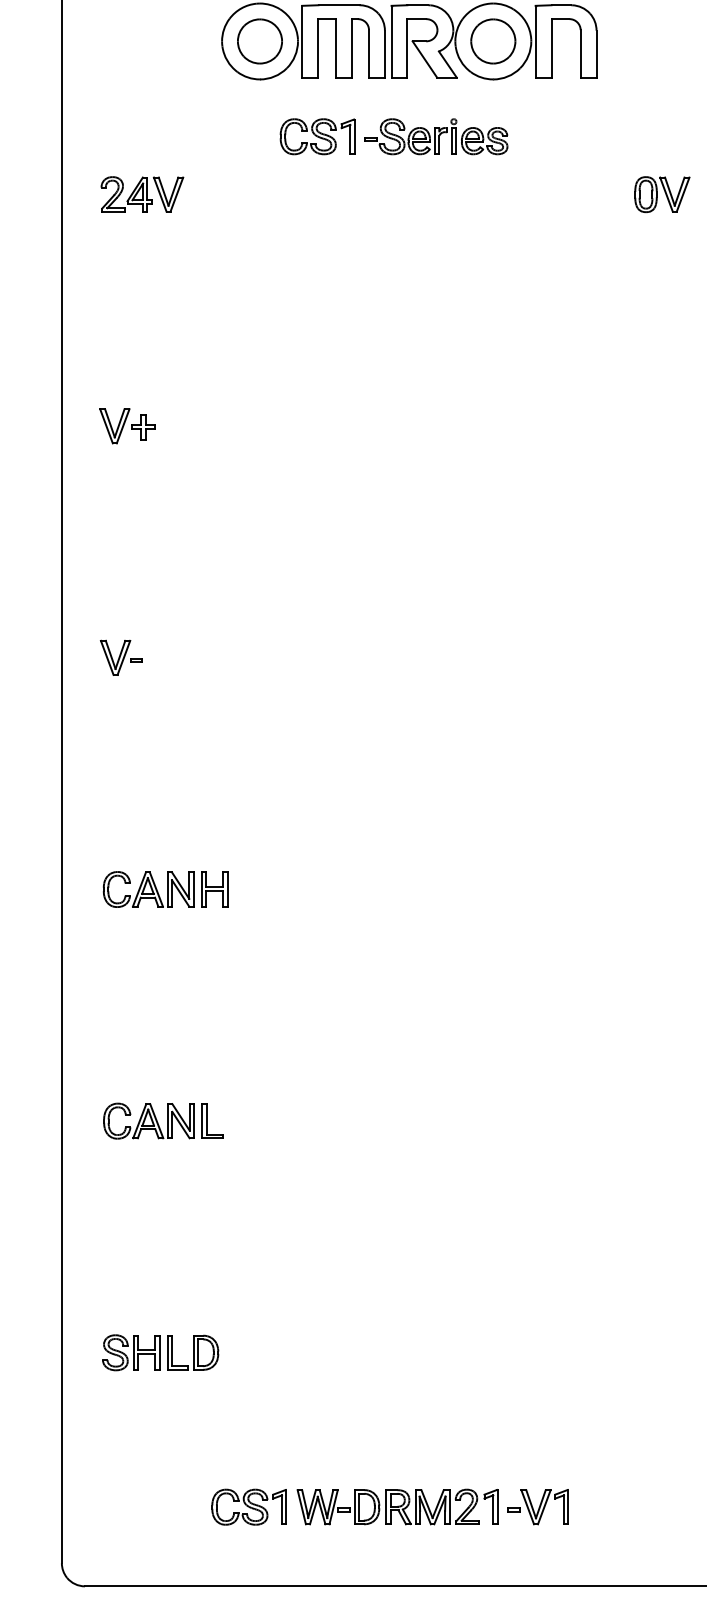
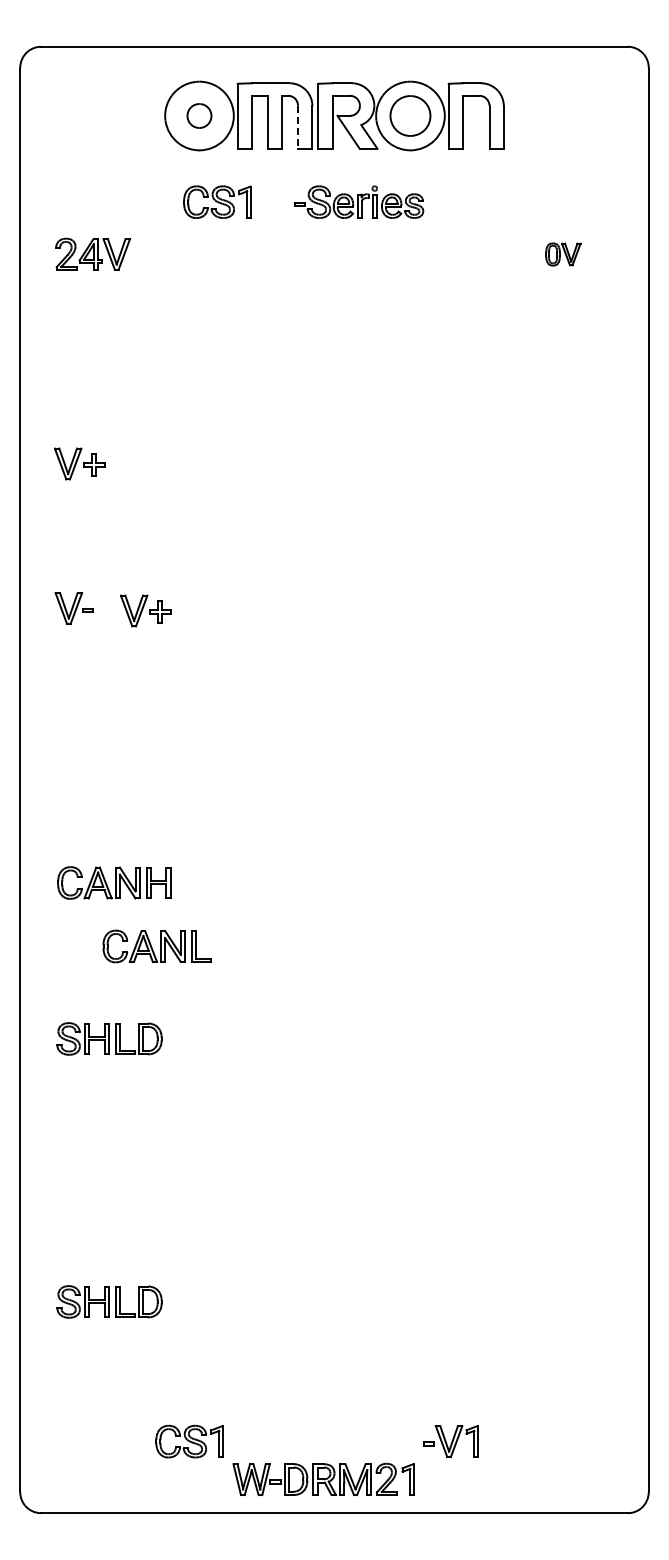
part: (260, 40) -> (199, 115), size x0.6
line: (369, 54) -> (298, 127), solid -> dashed
part: (317, 136) -> (217, 201), moved
part: (662, 194) -> (563, 254), size x0.7
part: (200, 588) -> (145, 610), added
part: (120, 657) -> (73, 608), moved
part: (160, 1061) -> (109, 1038), added
part: (162, 1121) -> (156, 946), moved
part: (397, 1507) -> (323, 1479), moved

